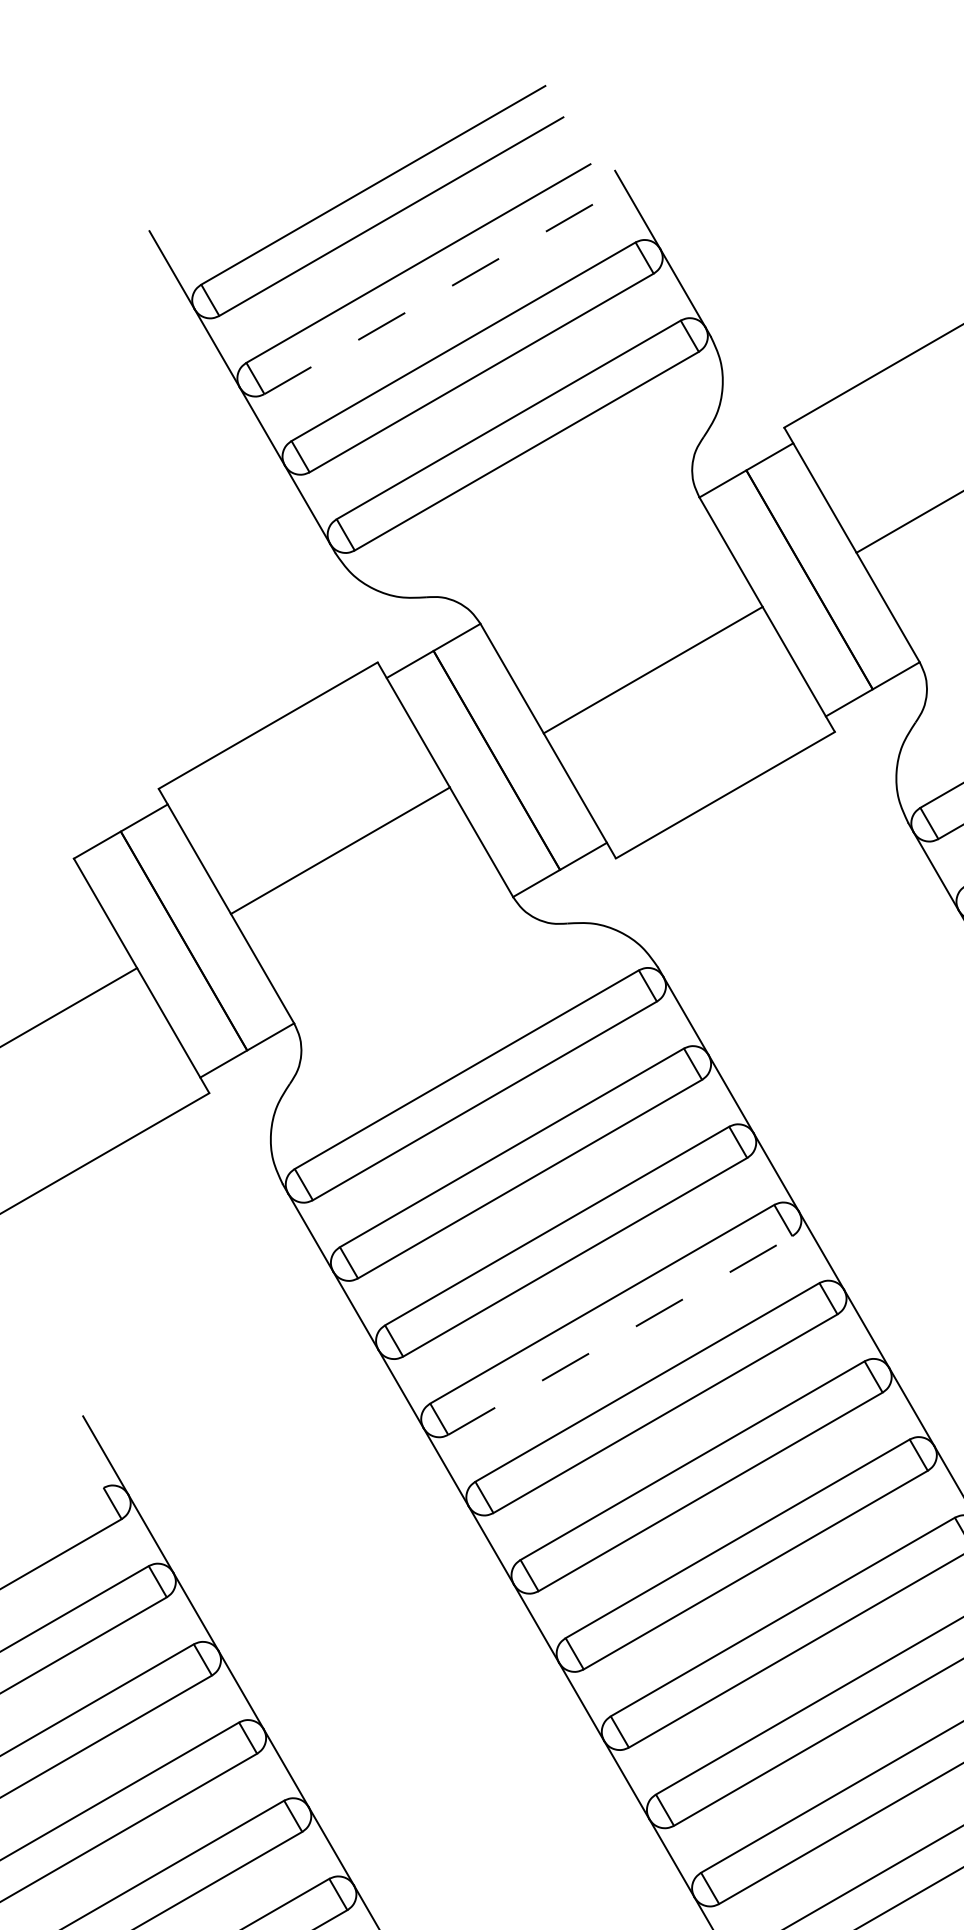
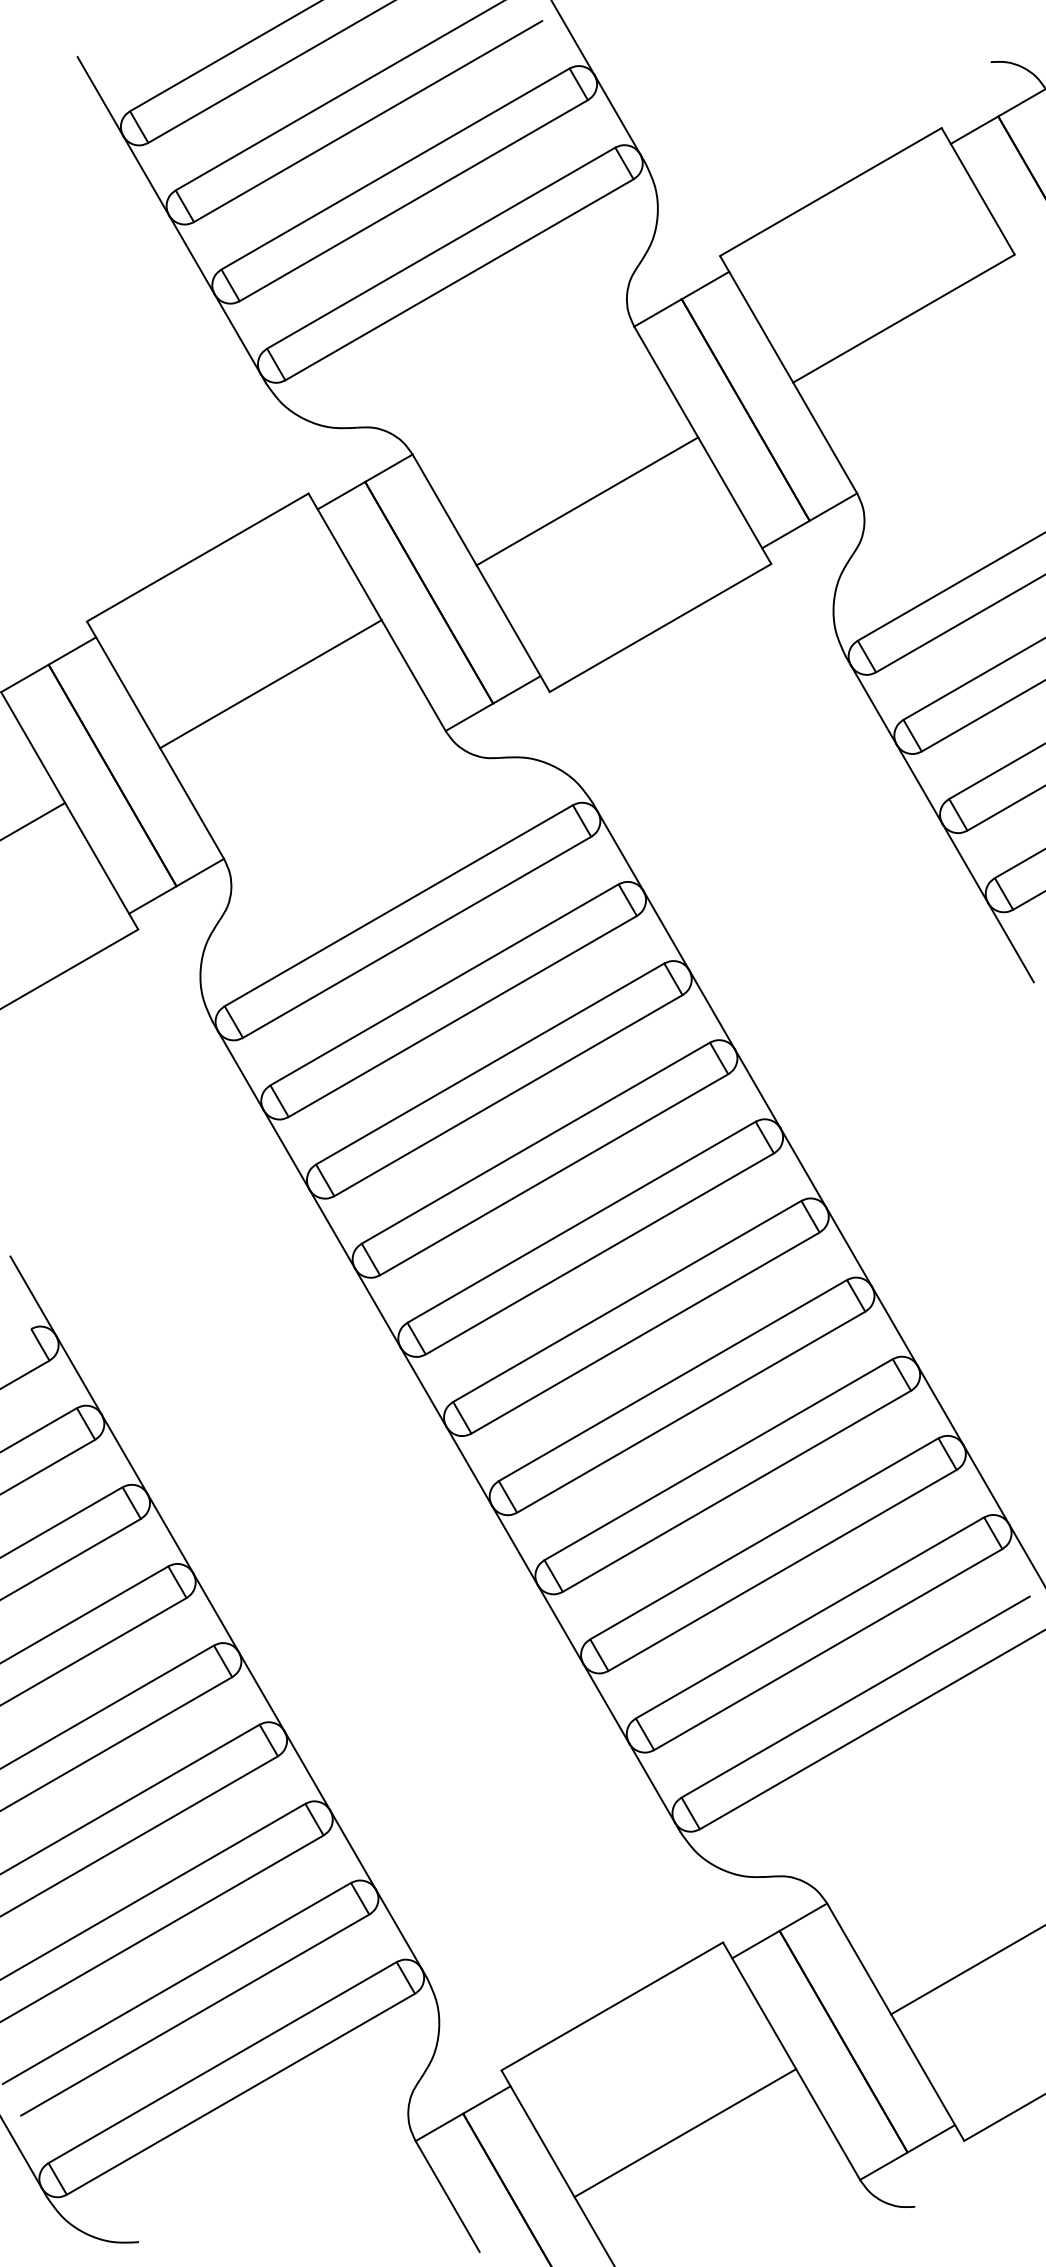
line: (436, 294) -> (368, 121), dashed -> solid
line: (620, 1335) -> (554, 1174), dashed -> solid

